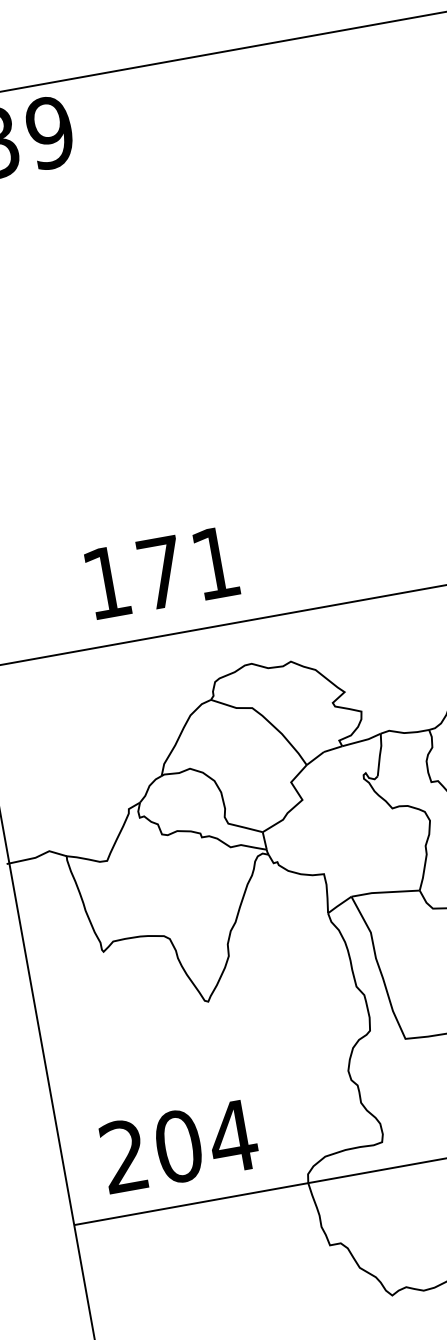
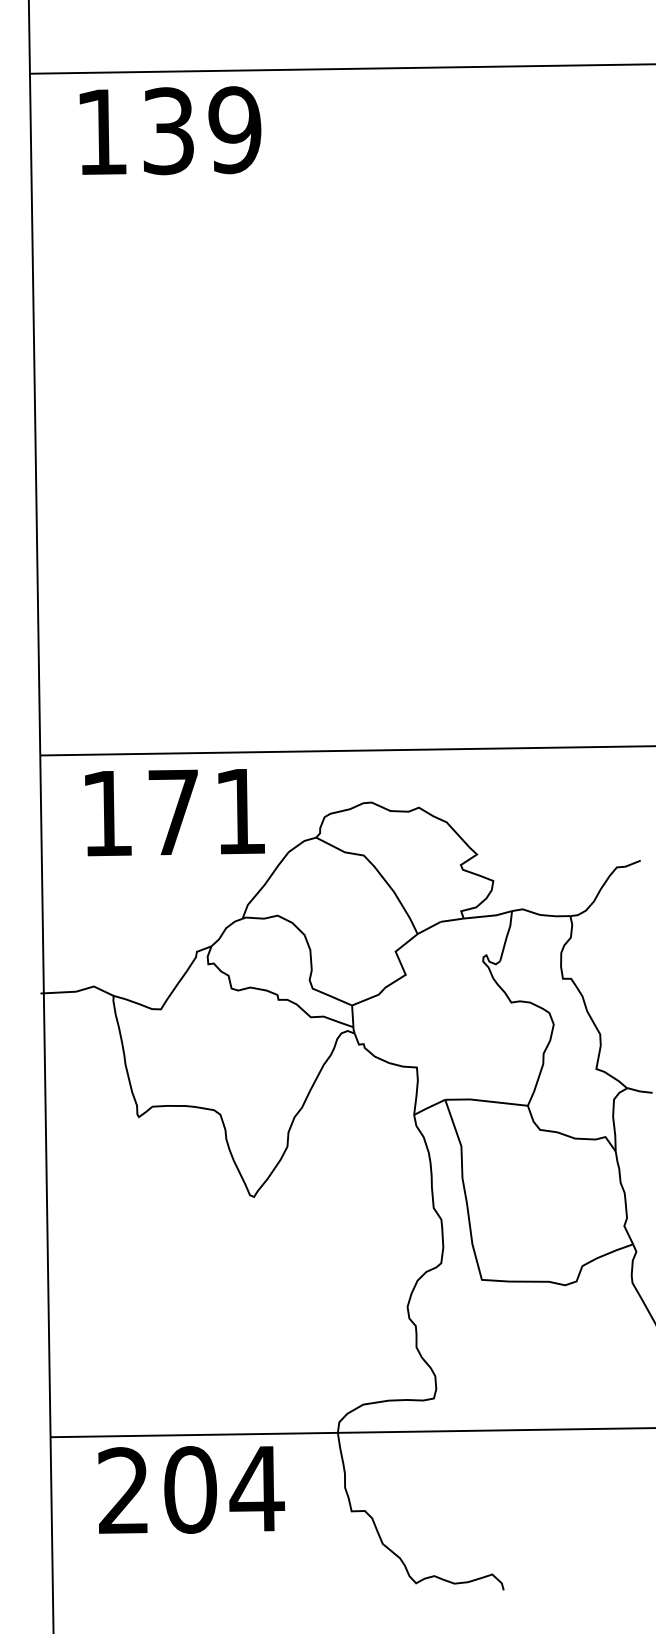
text: (161, 572) -> (174, 812), moved
text: (179, 1146) -> (191, 1489), moved

